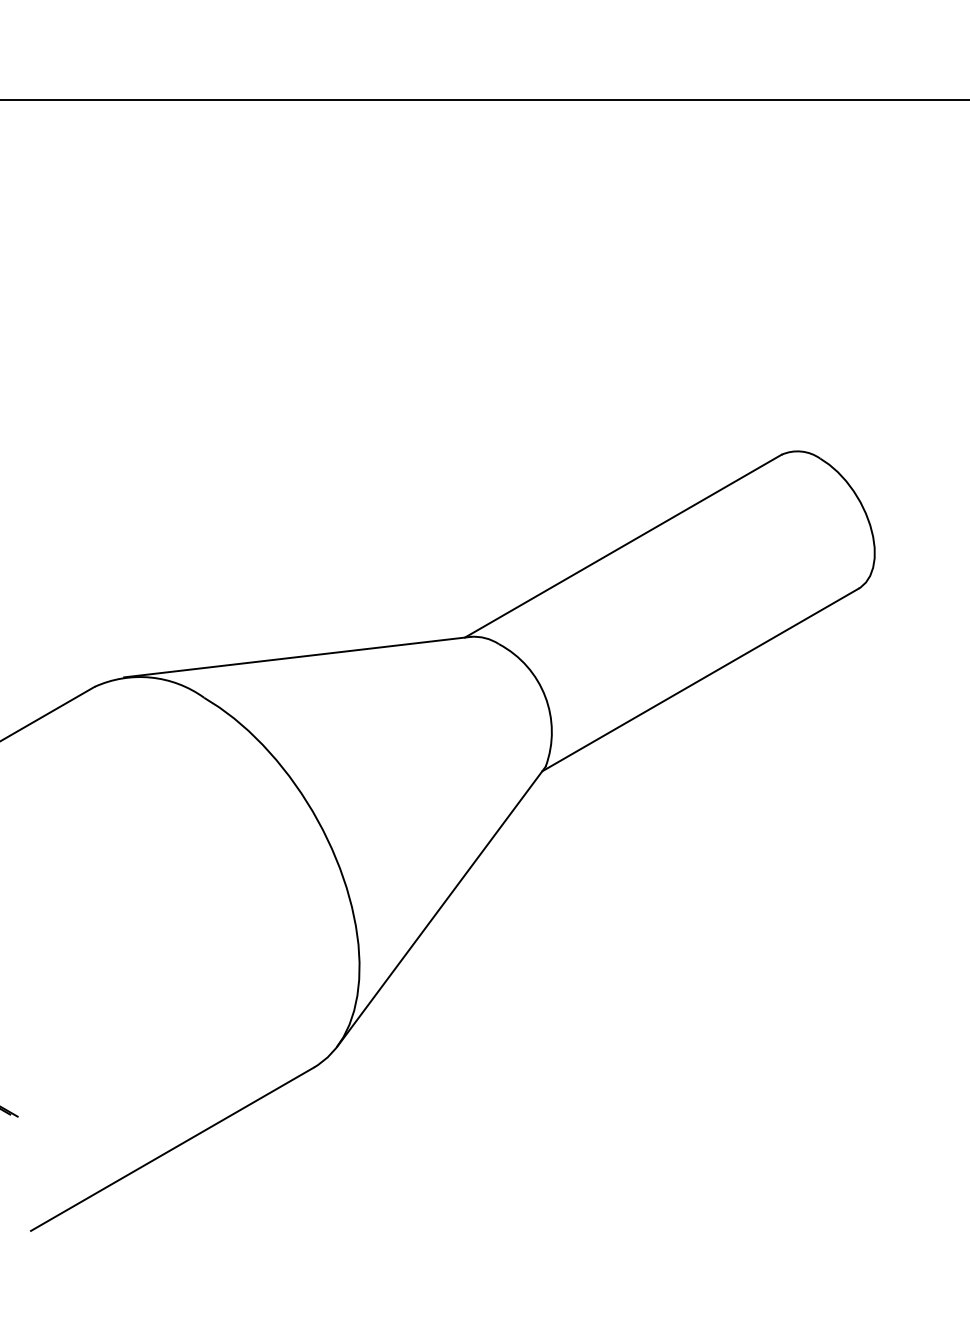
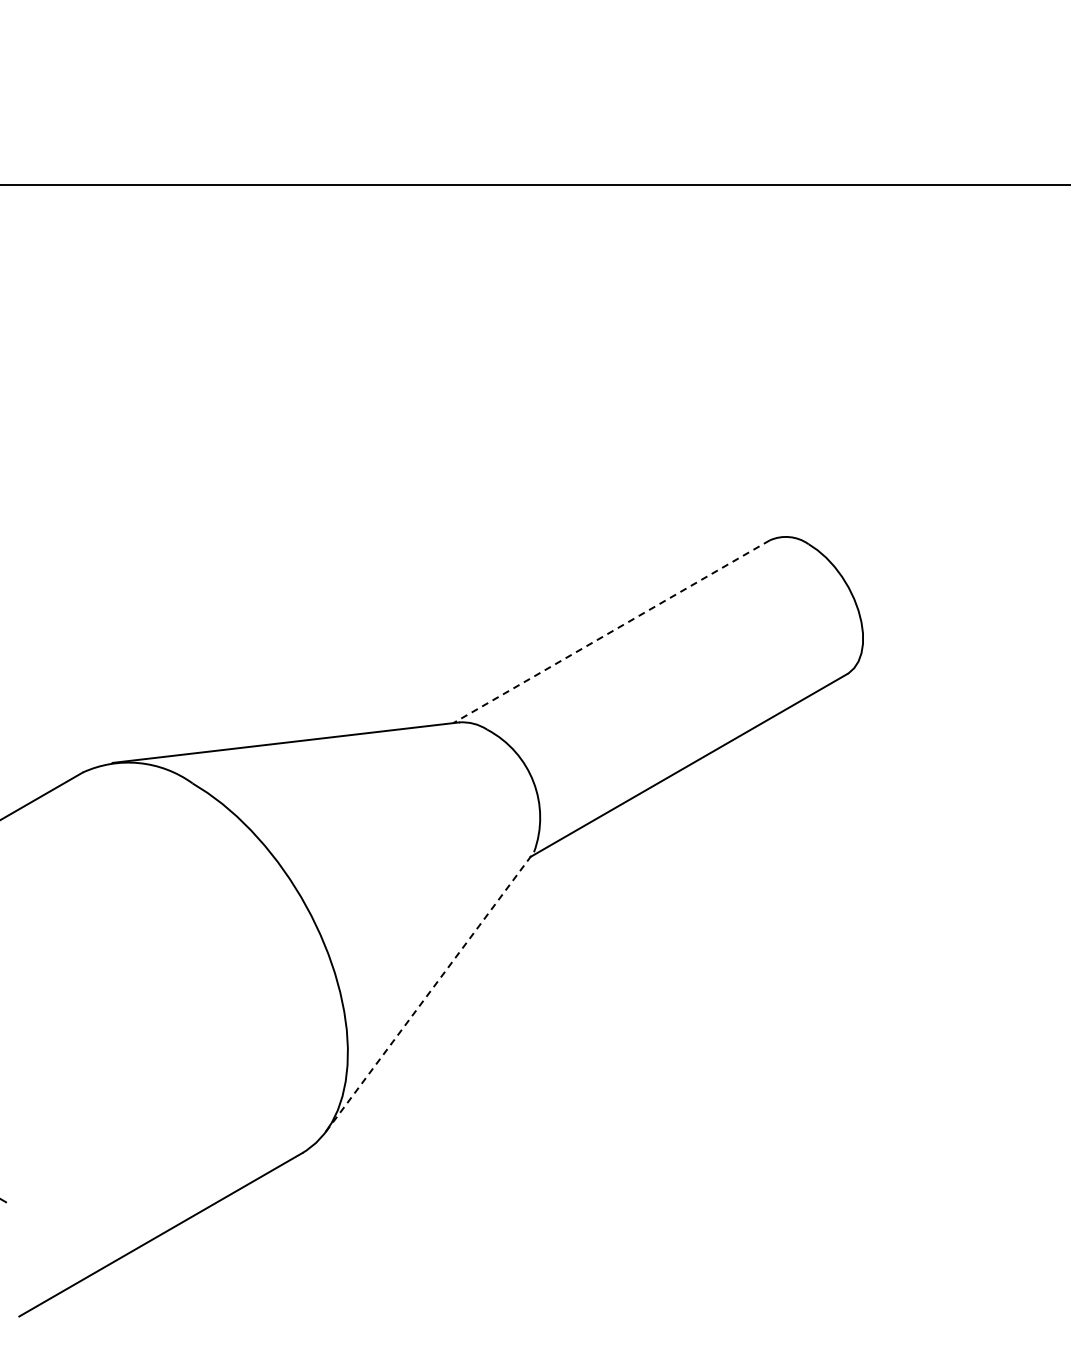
line: (623, 545) -> (611, 631), solid -> dashed
line: (442, 905) -> (430, 991), solid -> dashed

